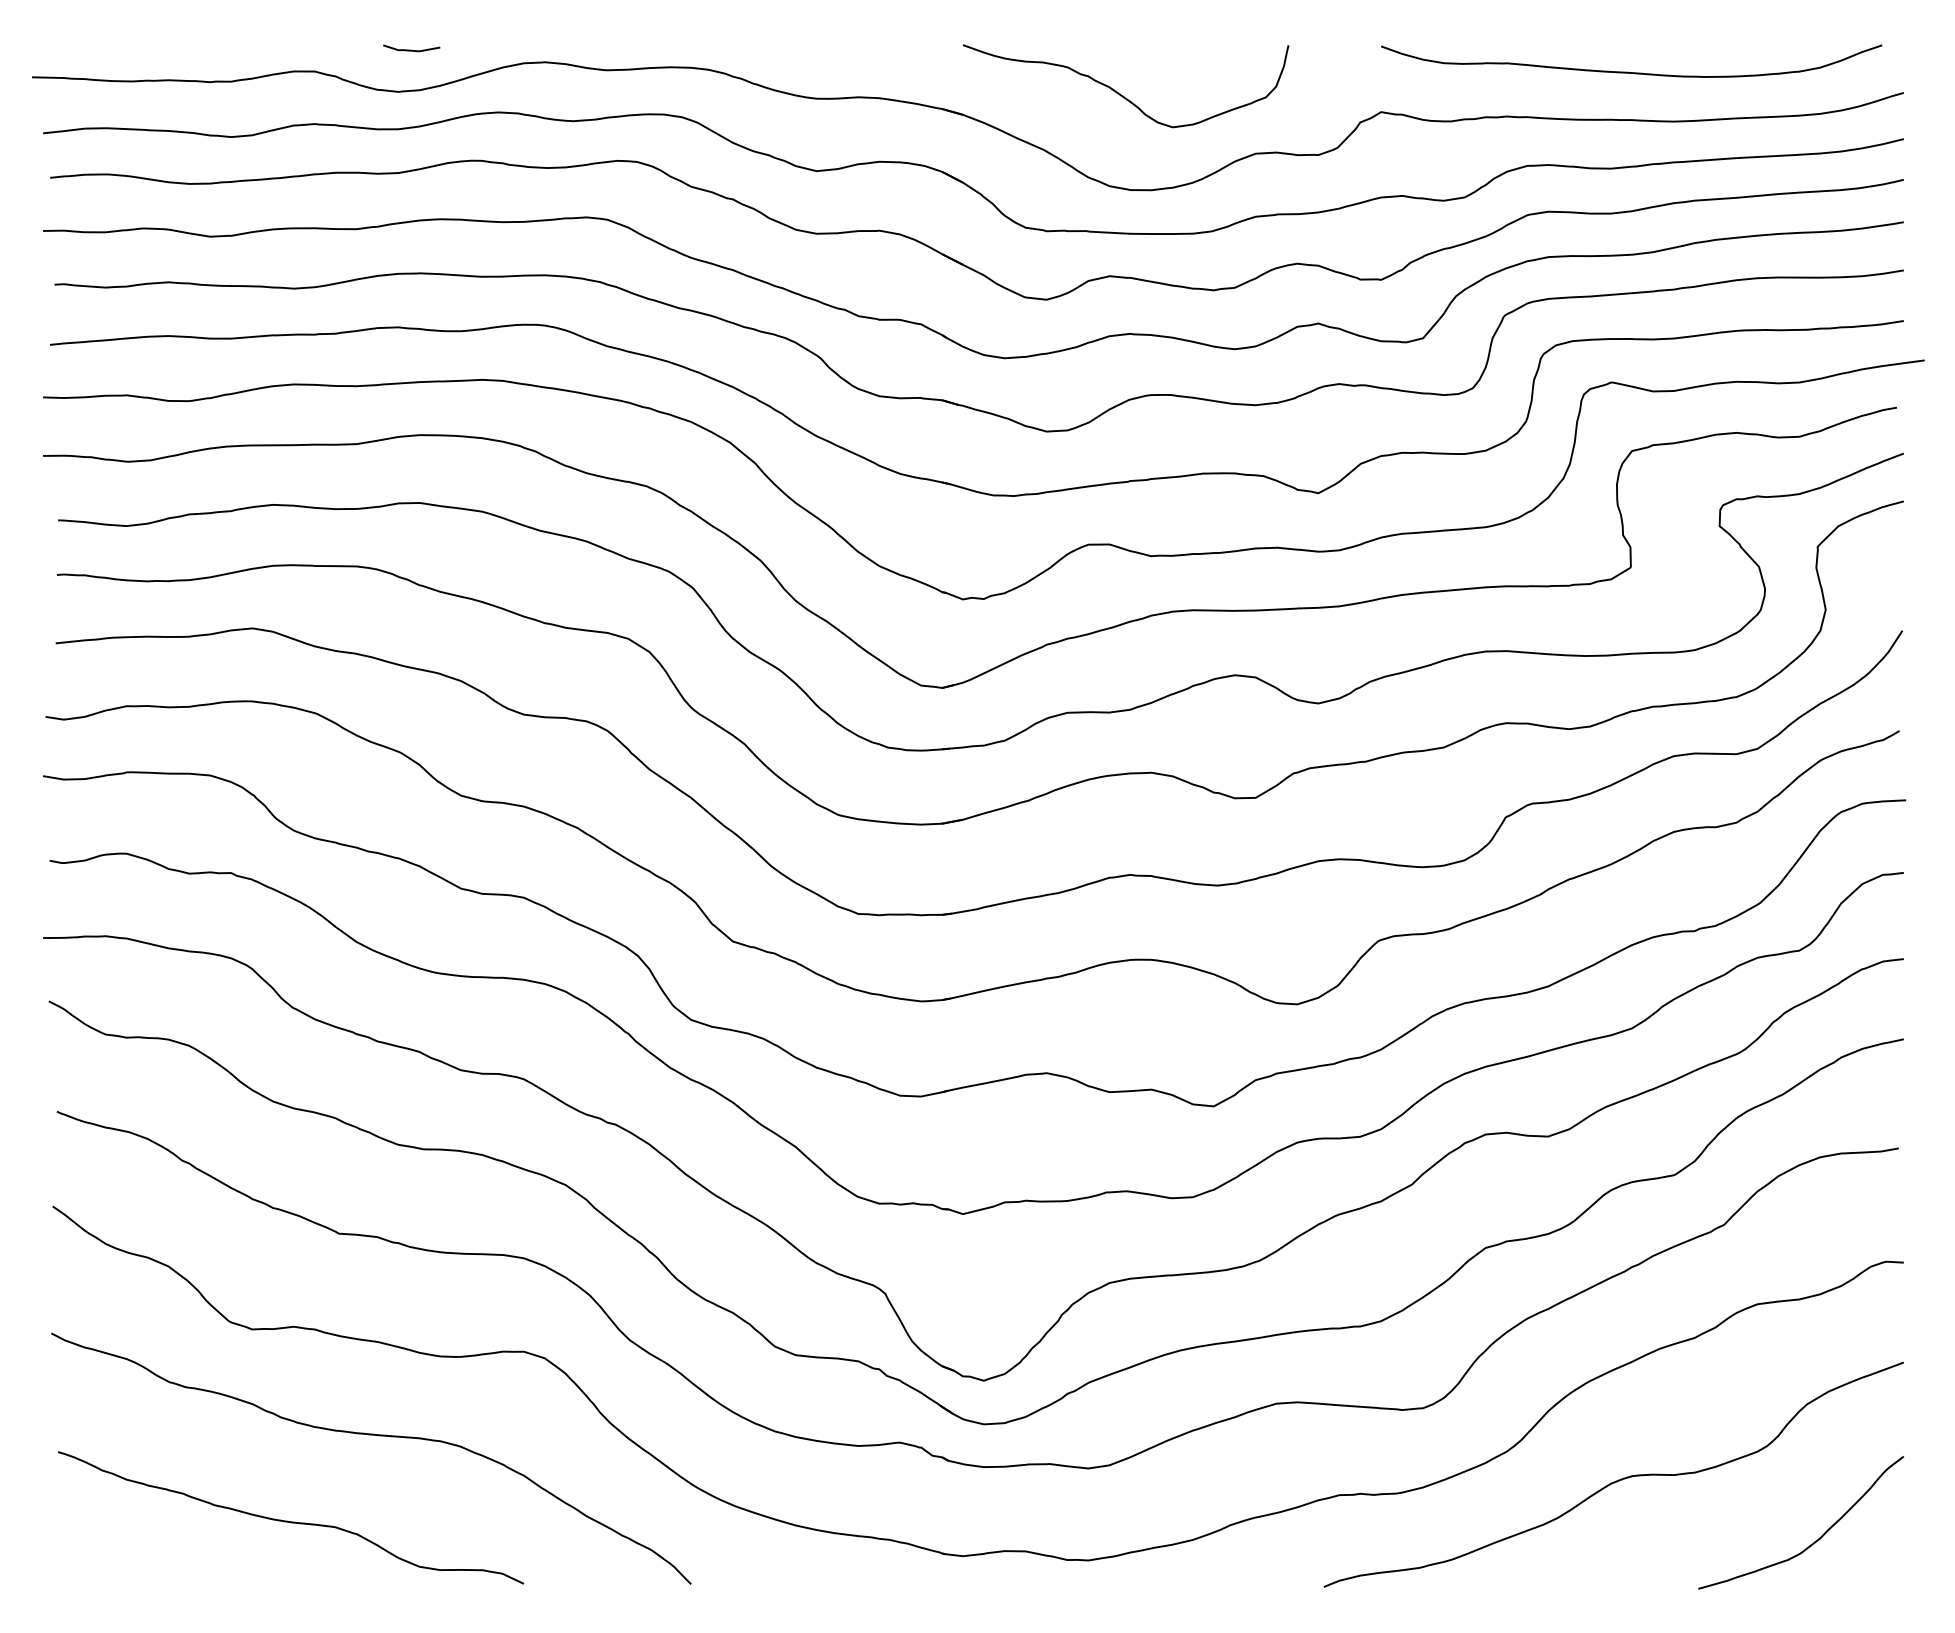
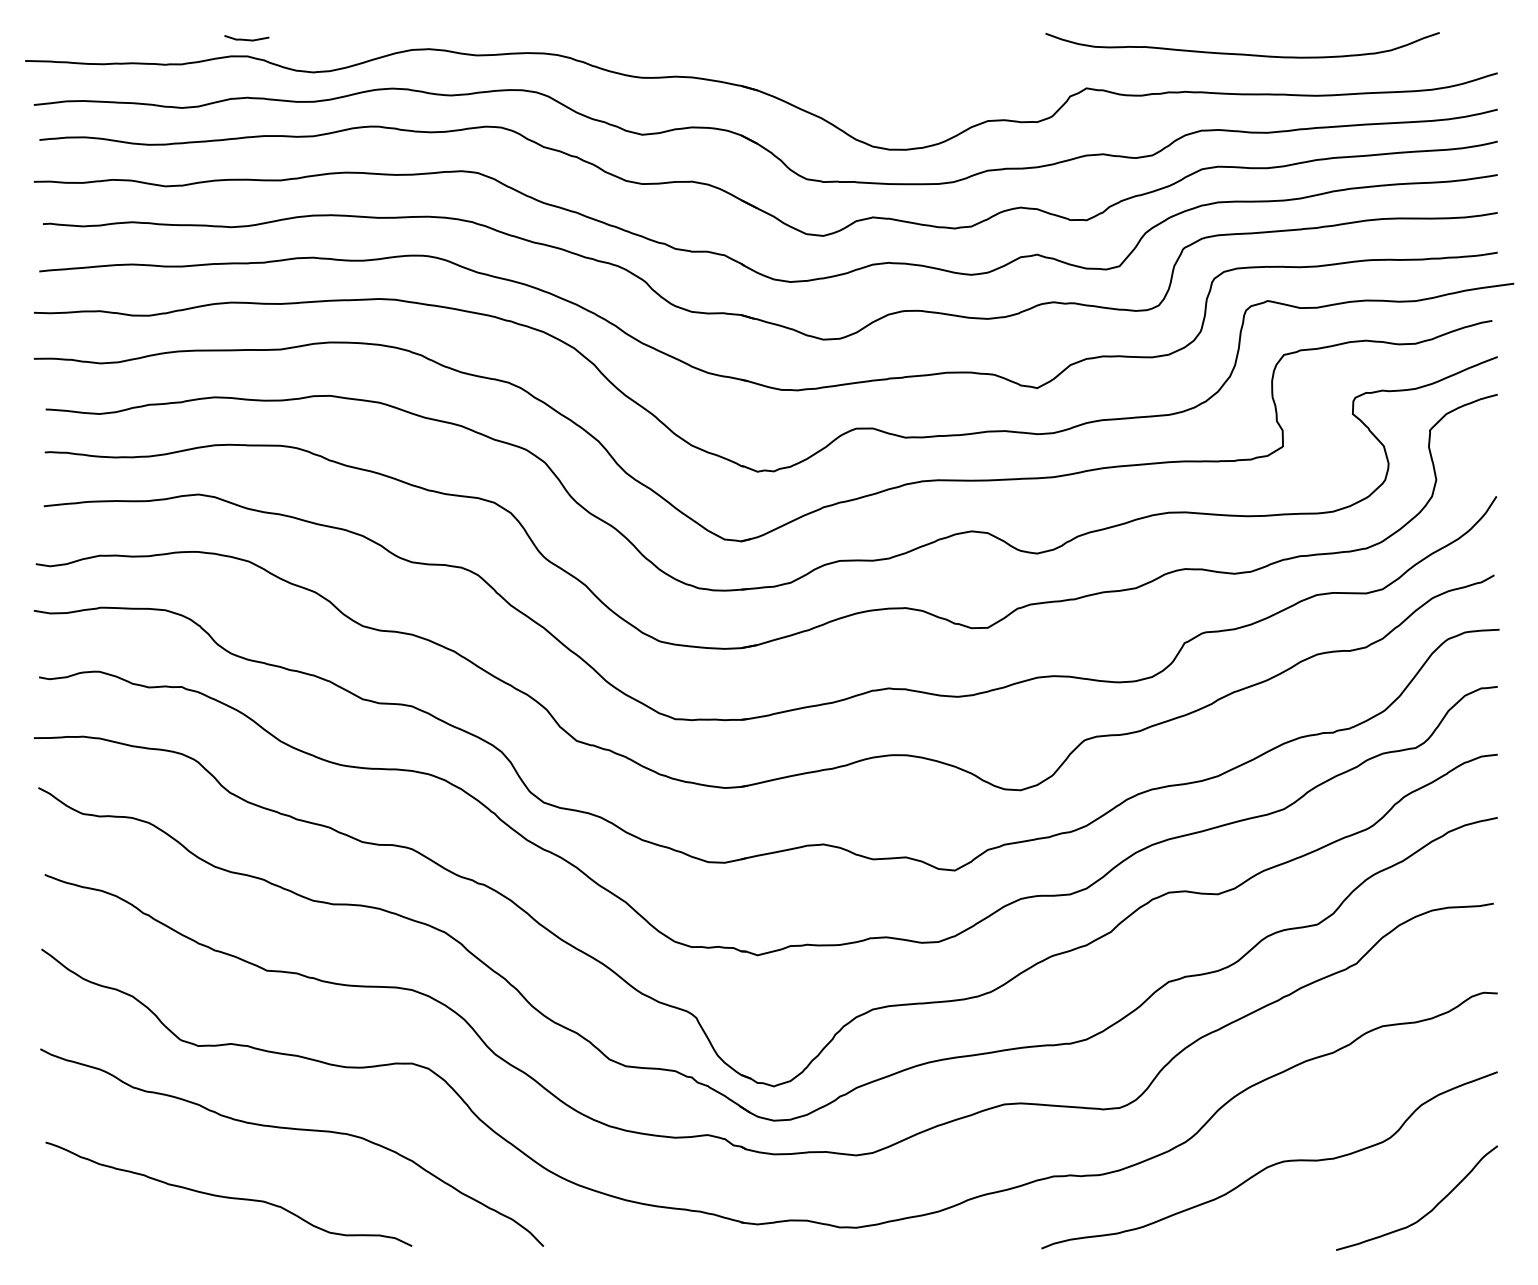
line: (411, 50) -> (246, 39), moved
curve: (1631, 71) -> (1242, 53), moved
curve: (1120, 93) -> (881, 73), removed

